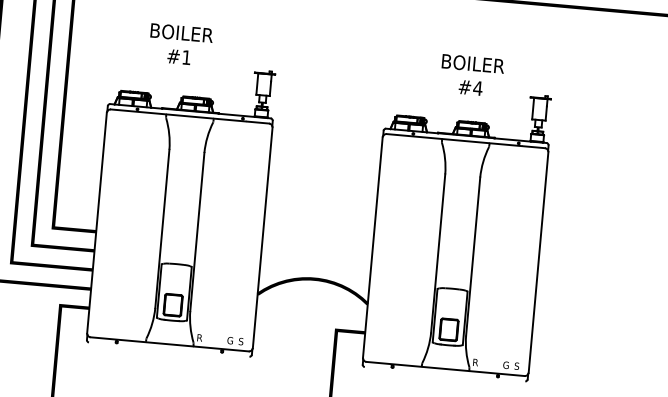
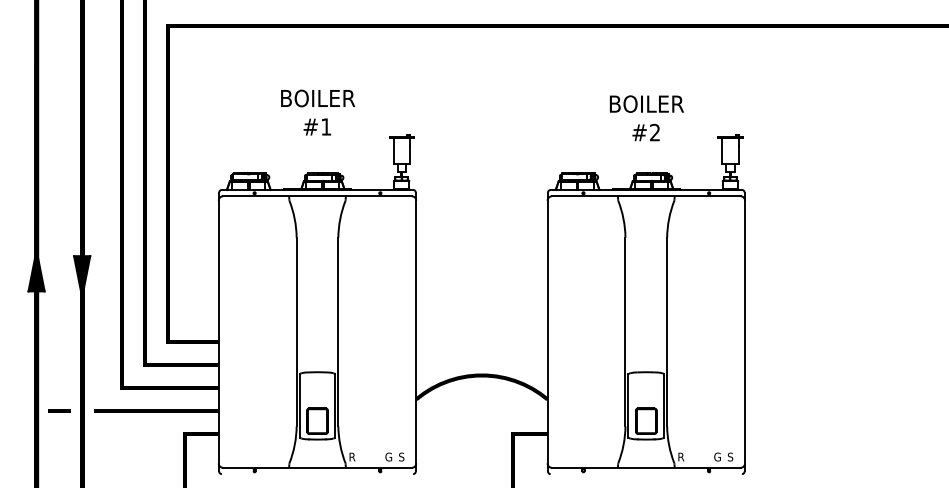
text: (181, 44) -> (318, 112), moved
text: (477, 88) -> (654, 132), #4 -> #2

